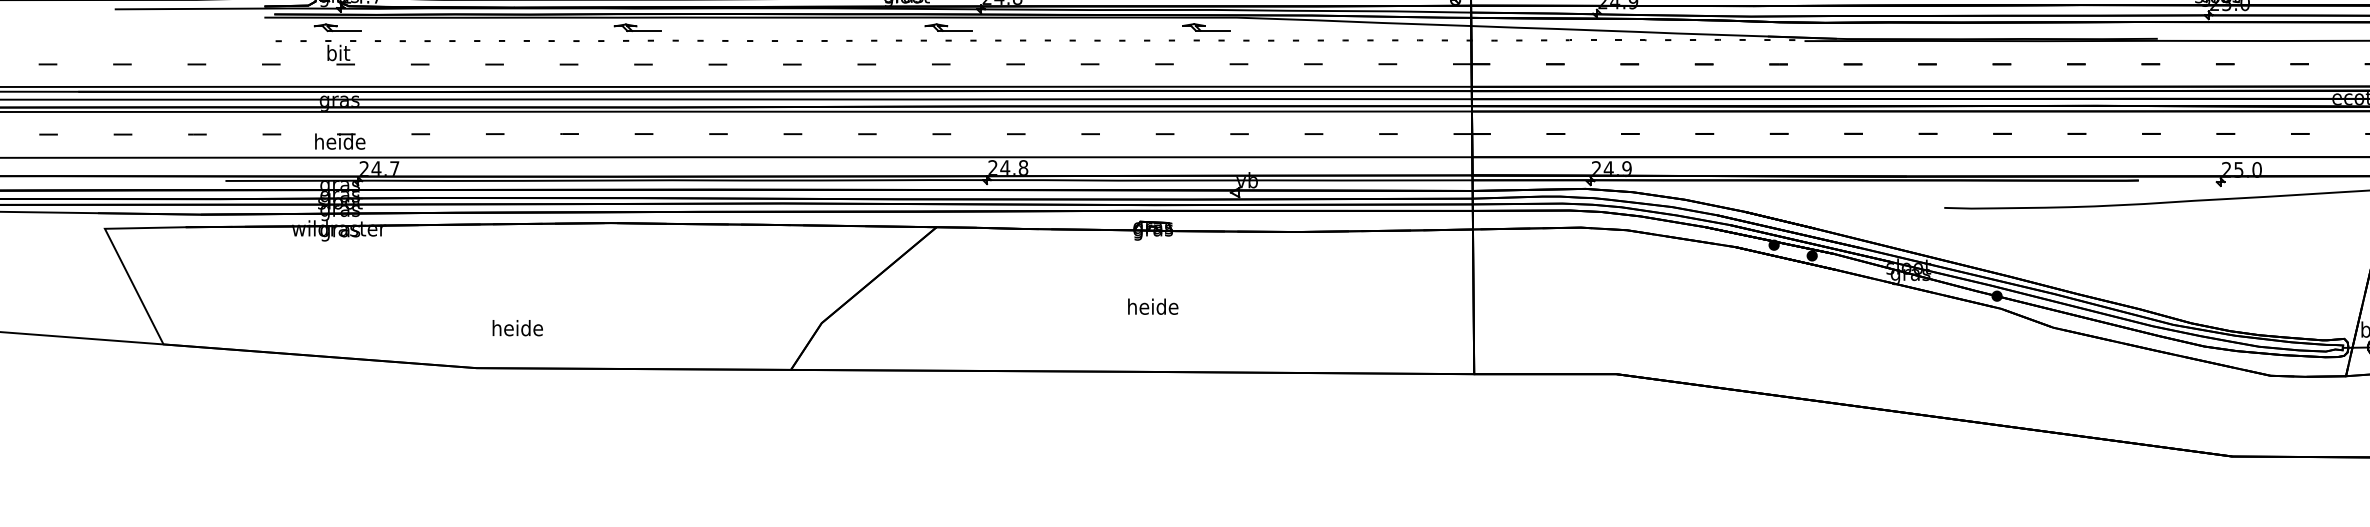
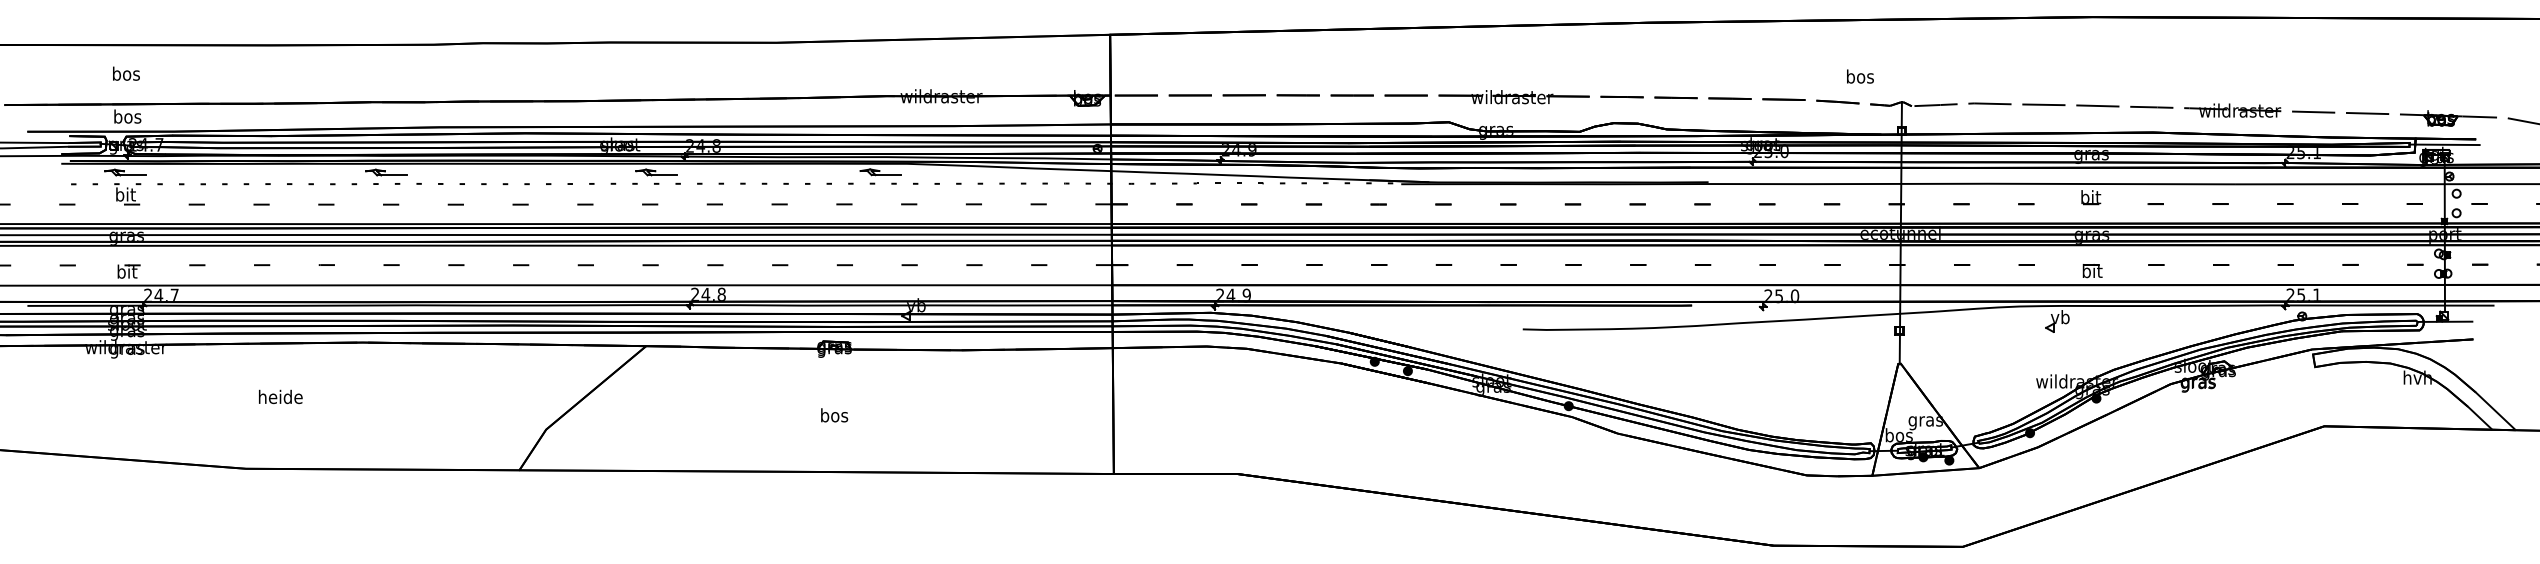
text: (340, 141) -> (127, 271), heide -> bit
text: (1153, 306) -> (834, 415), heide -> bos
text: (517, 327) -> (280, 396), moved

